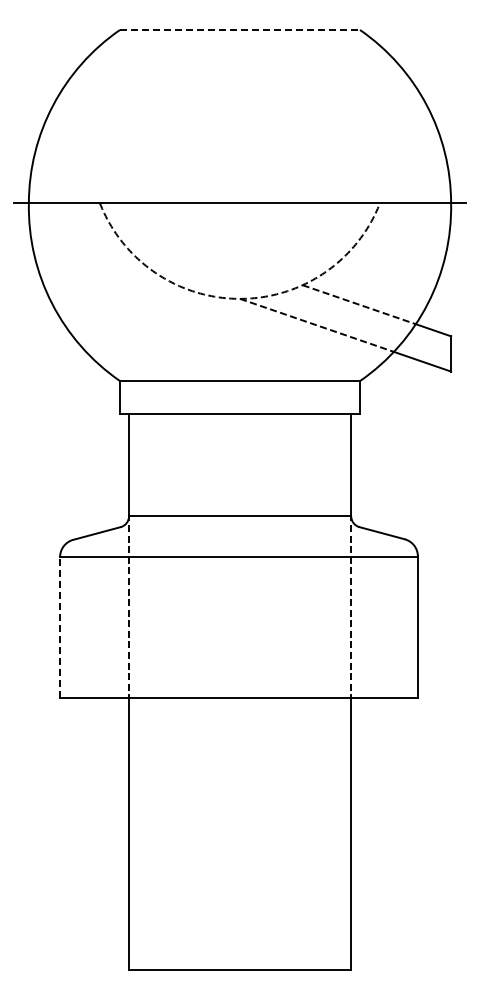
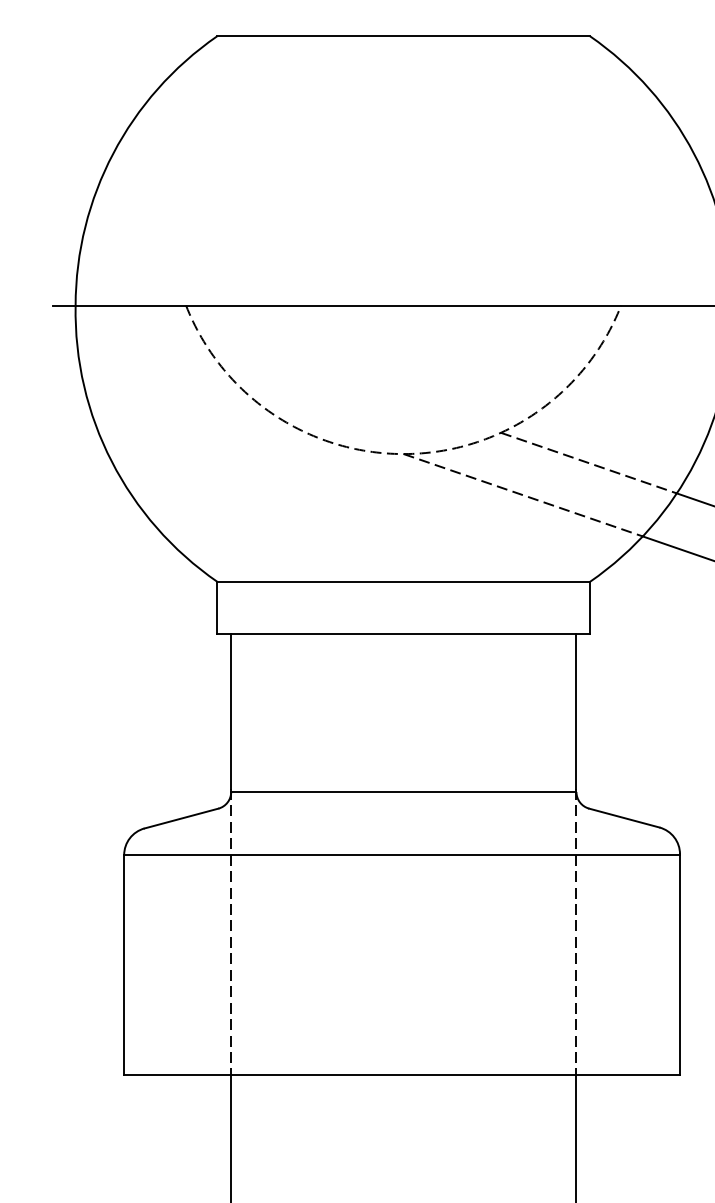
line: (240, 29) -> (404, 35), dashed -> solid
line: (60, 627) -> (124, 964), dashed -> solid

